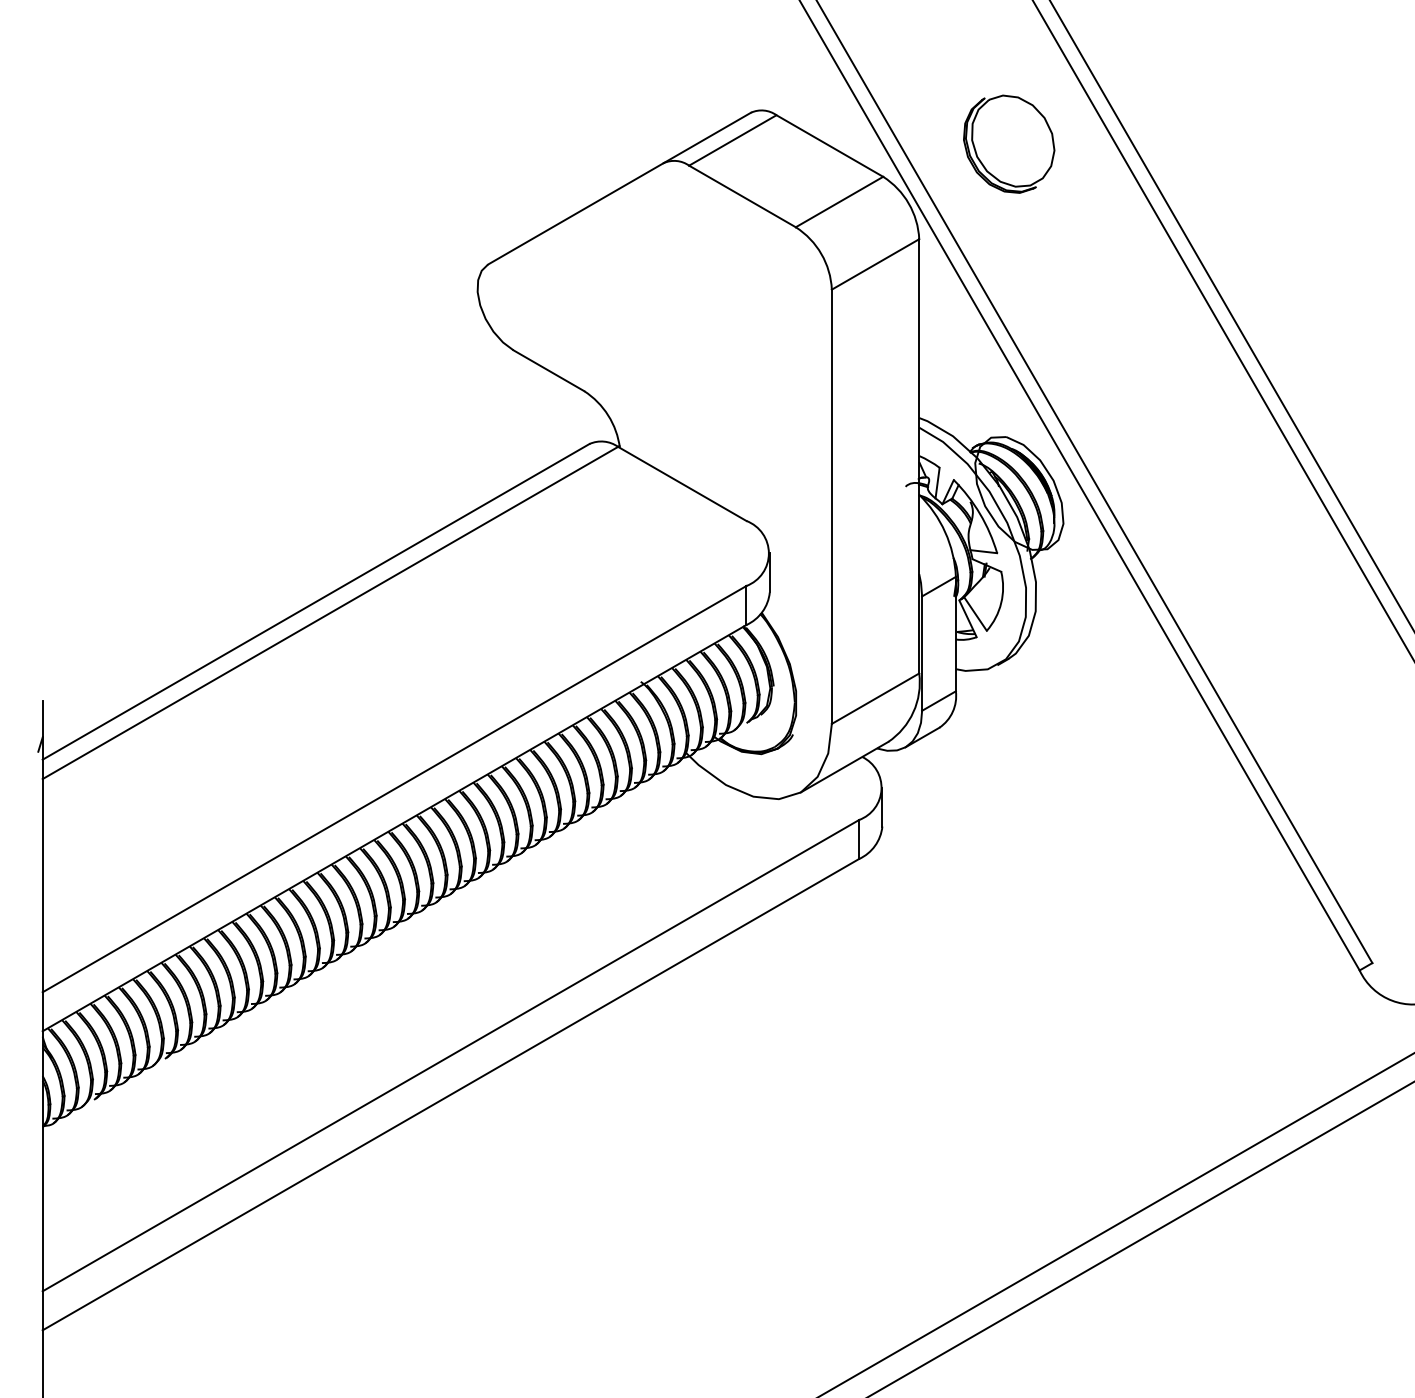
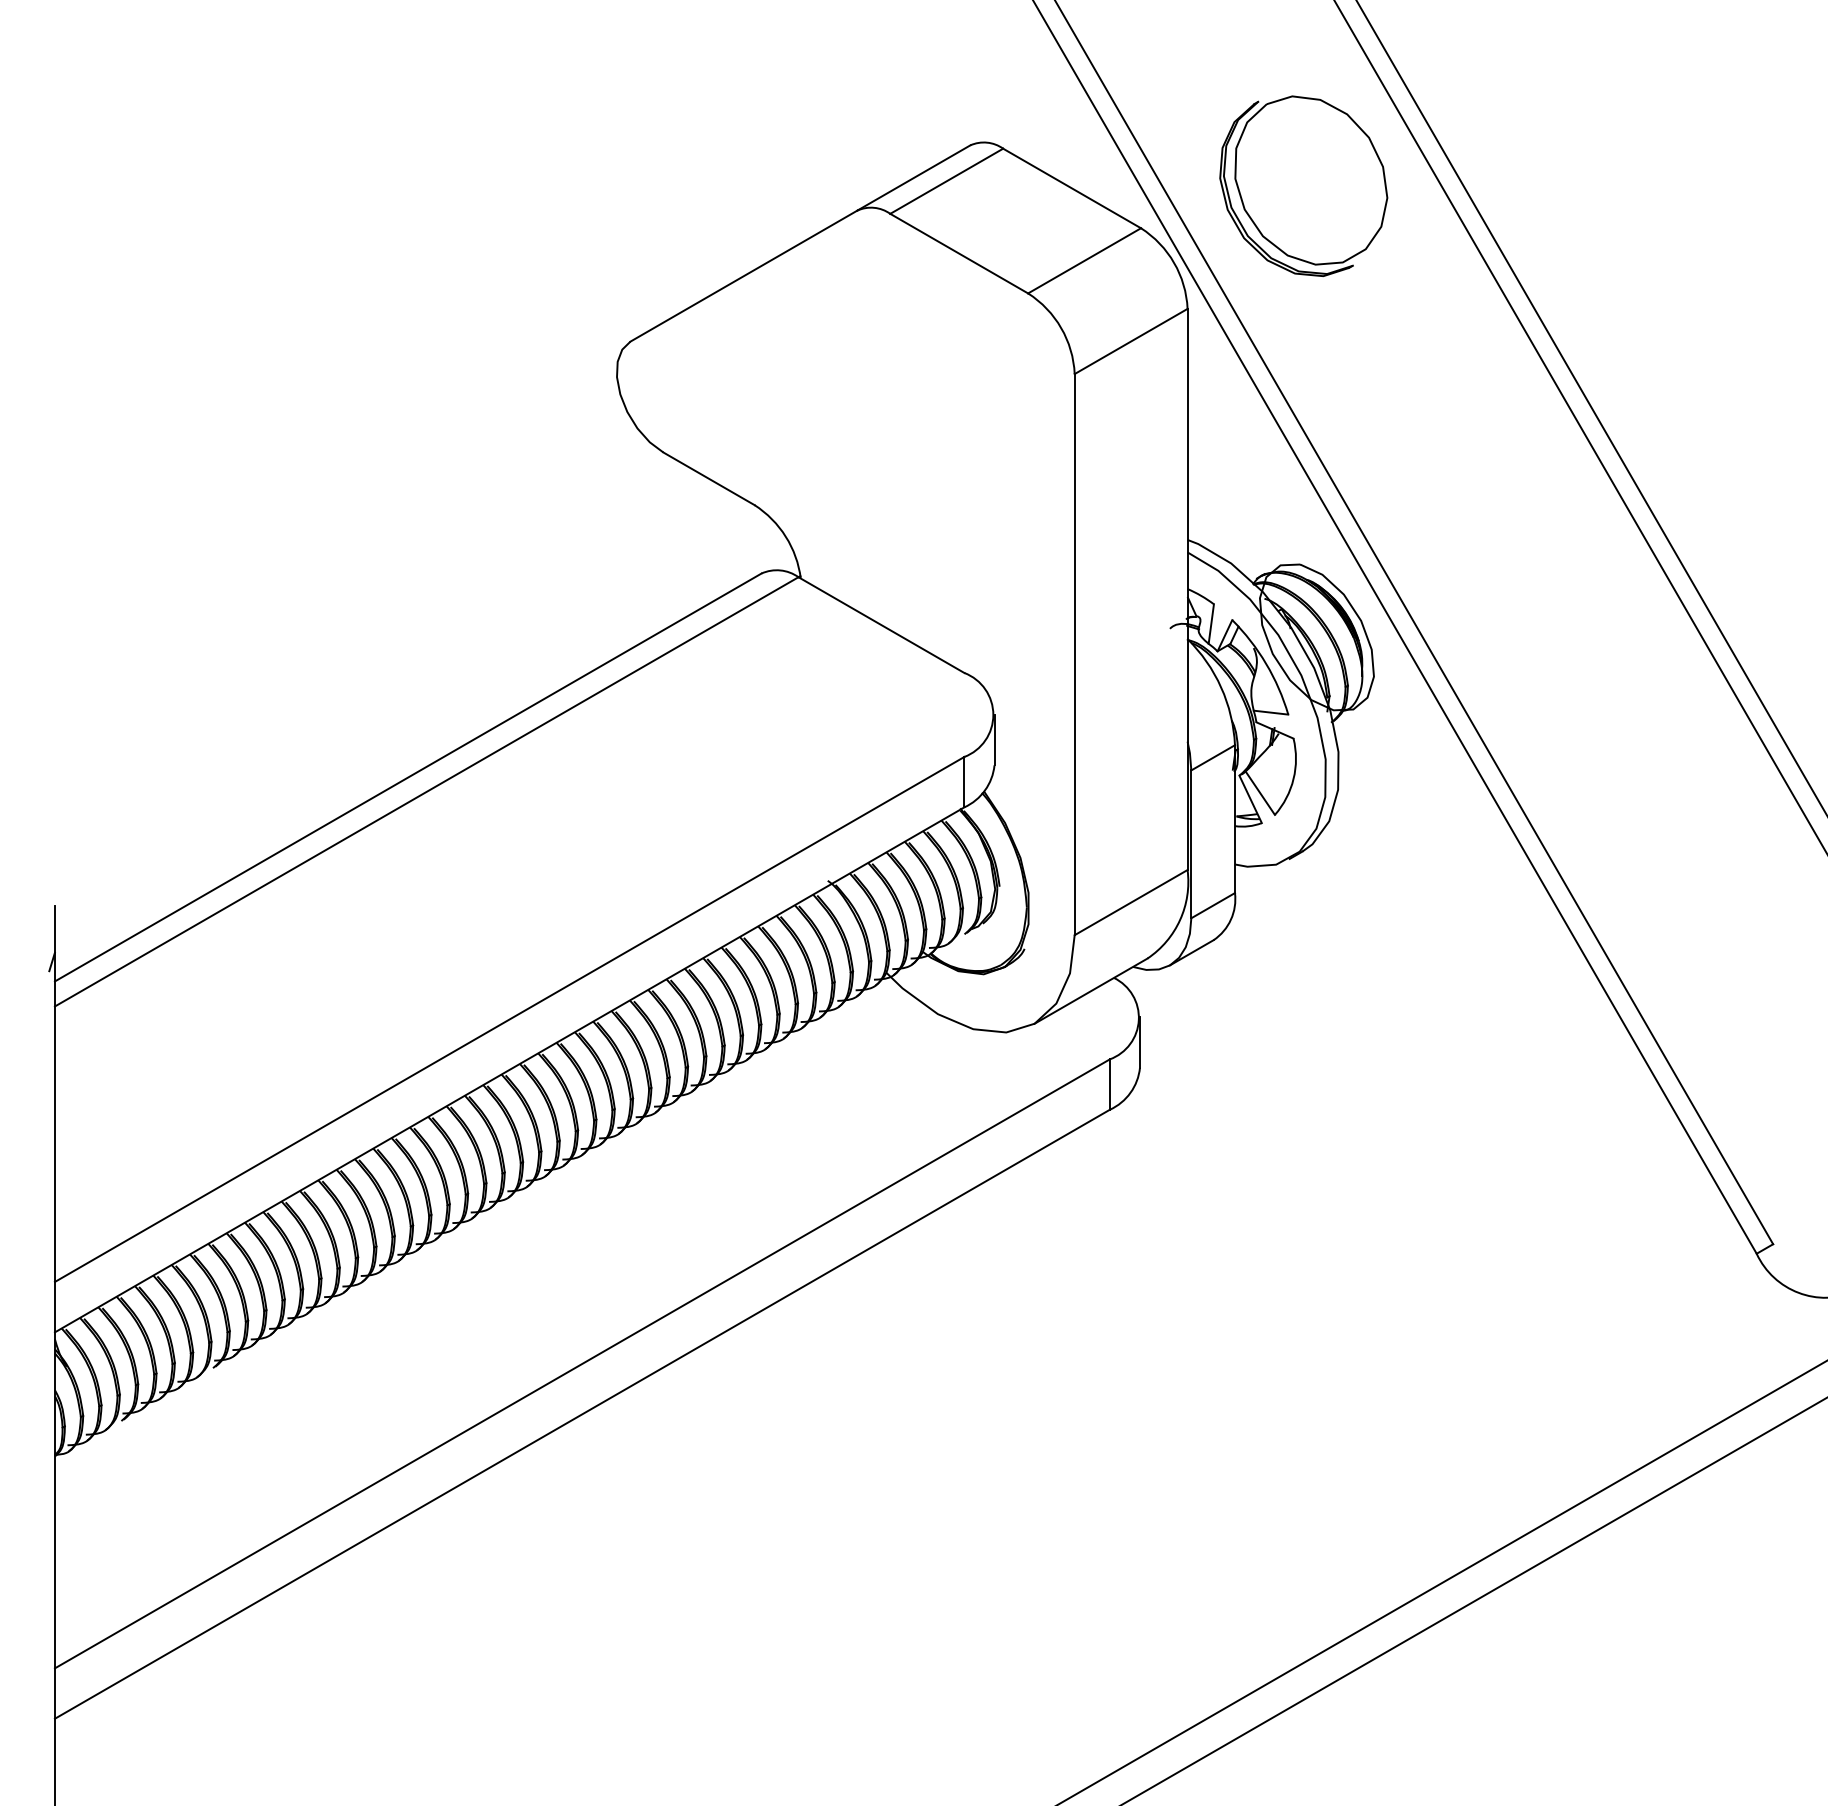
part: (1008, 143) -> (1303, 185), size x1.43

